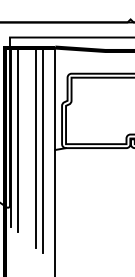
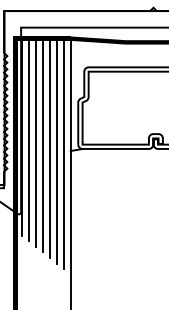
line: (24, 142) -> (36, 142), added
line: (30, 144) -> (43, 145), added
line: (48, 152) -> (63, 153), added

